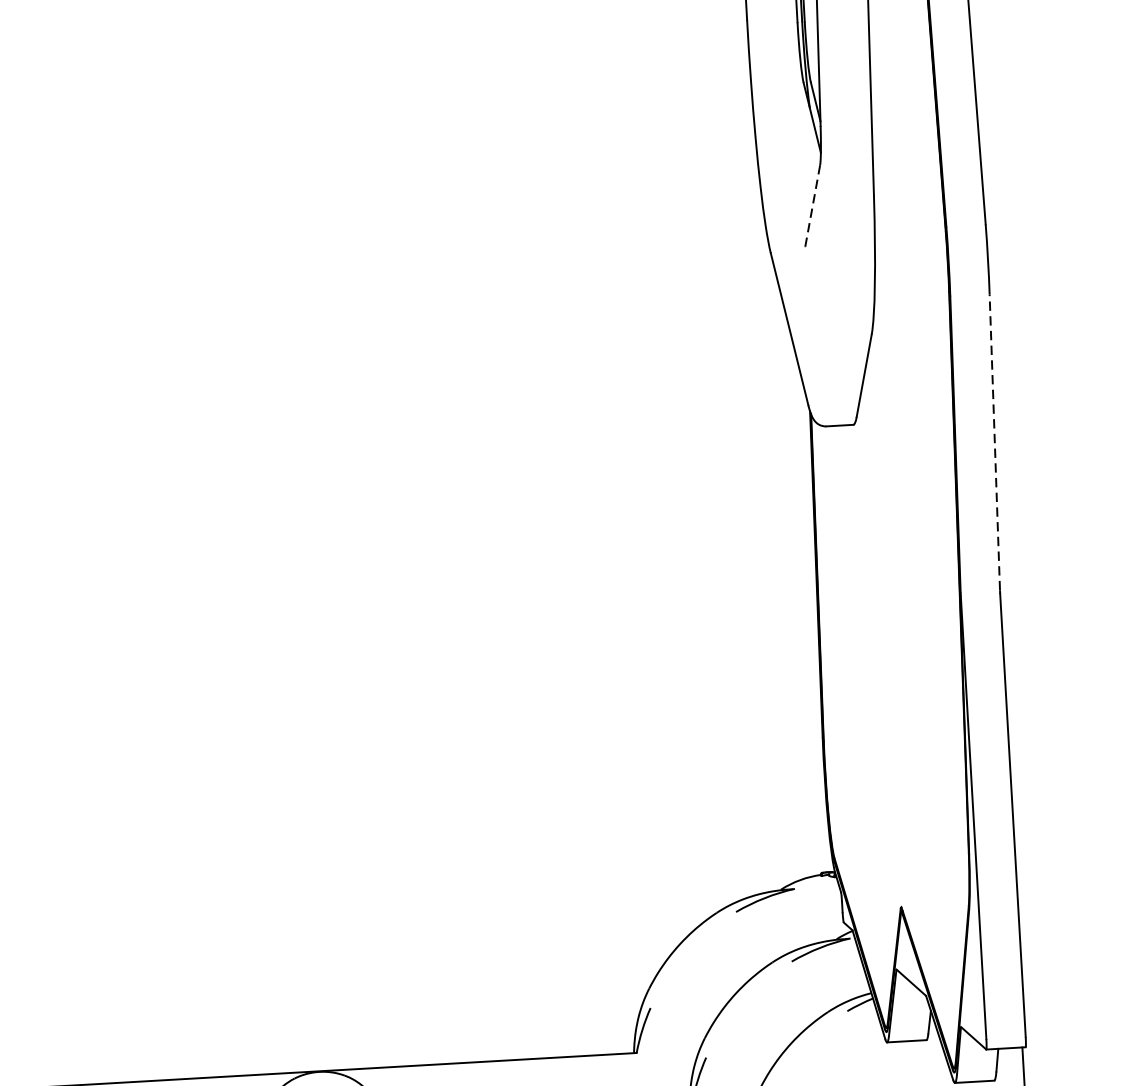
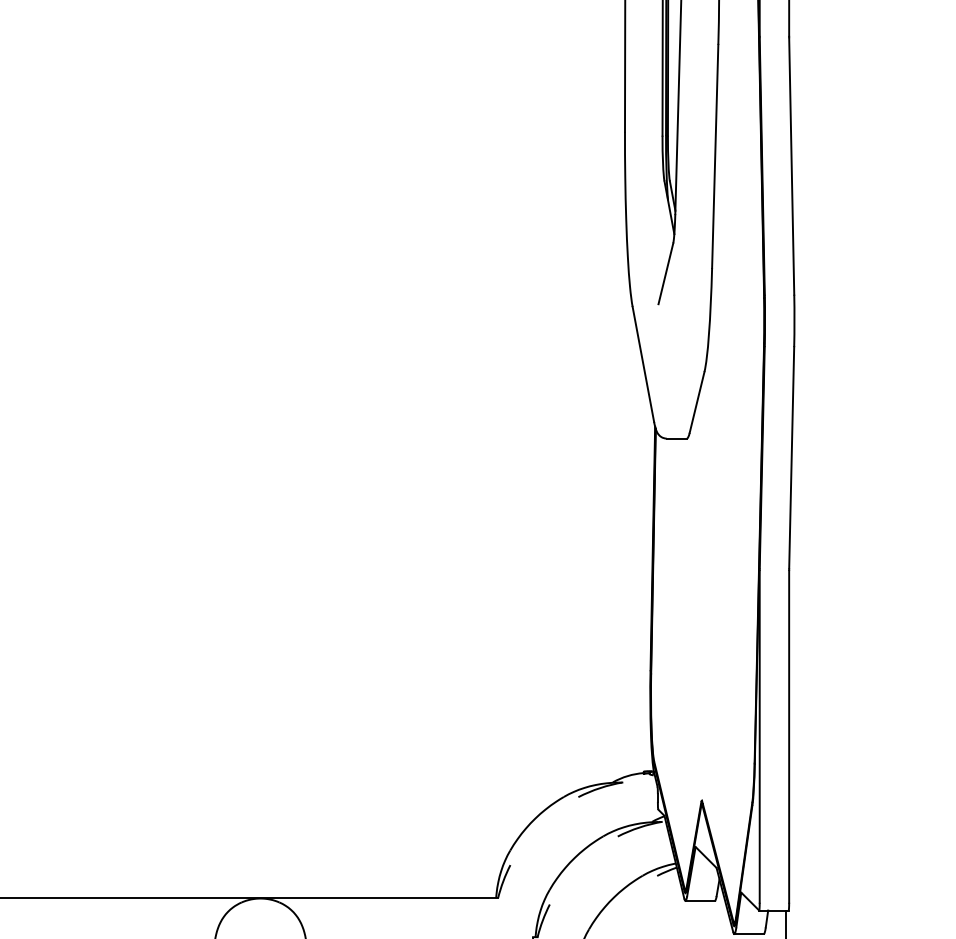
line: (812, 207) -> (665, 274), dashed -> solid
line: (994, 442) -> (791, 457), dashed -> solid

